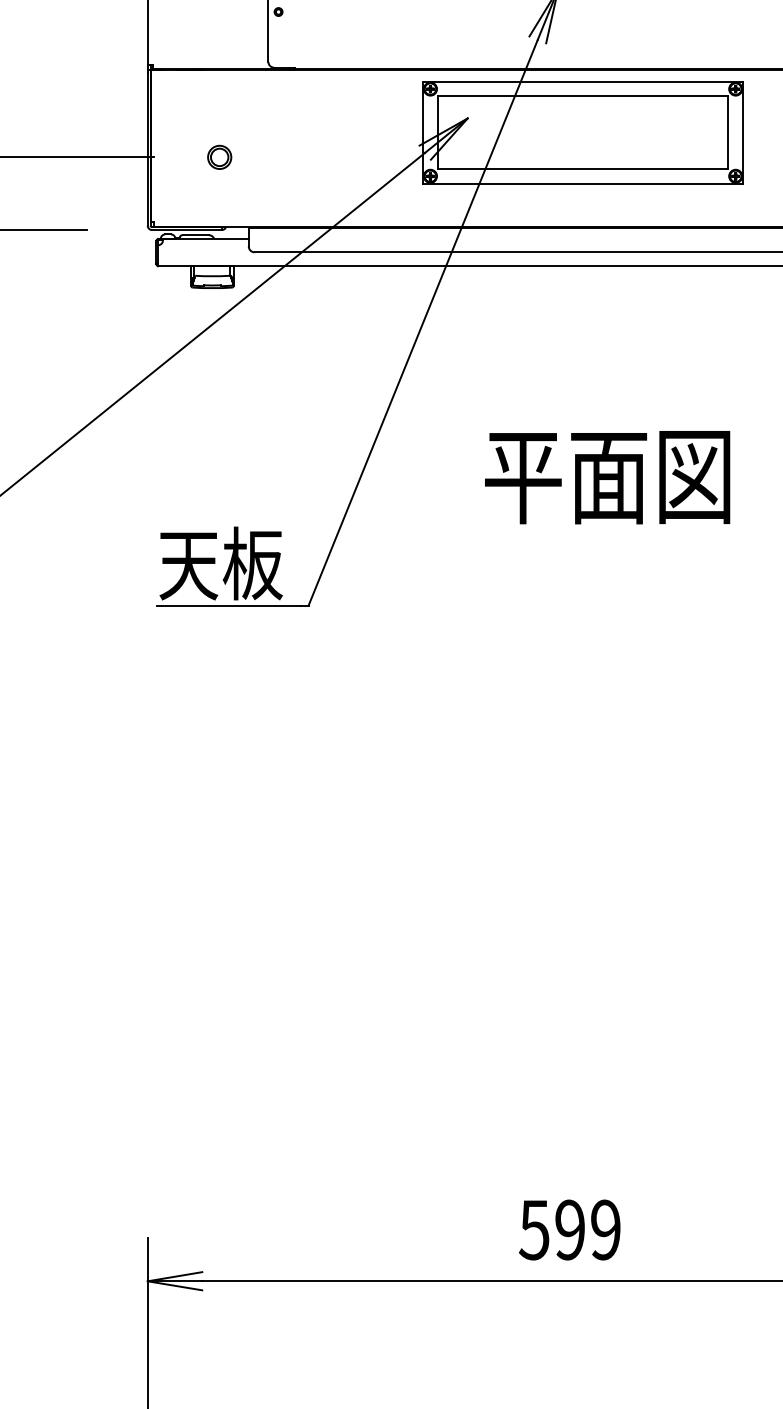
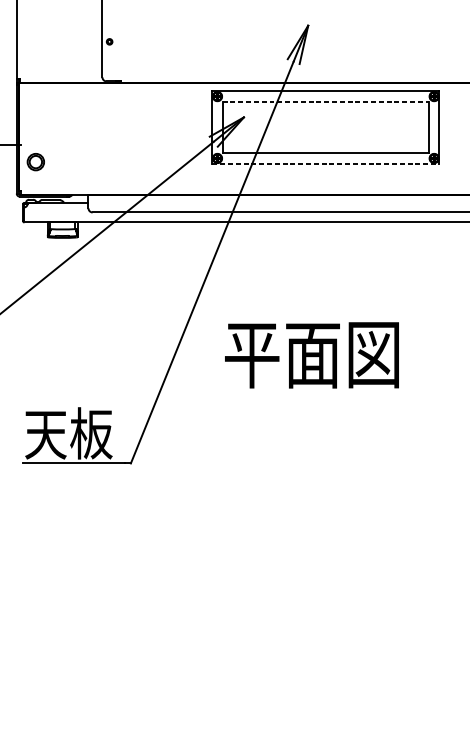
line: (583, 96) -> (326, 101), solid -> dashed
part: (219, 156) -> (35, 161), moved
line: (583, 183) -> (326, 163), solid -> dashed
text: (607, 477) -> (311, 355), moved

